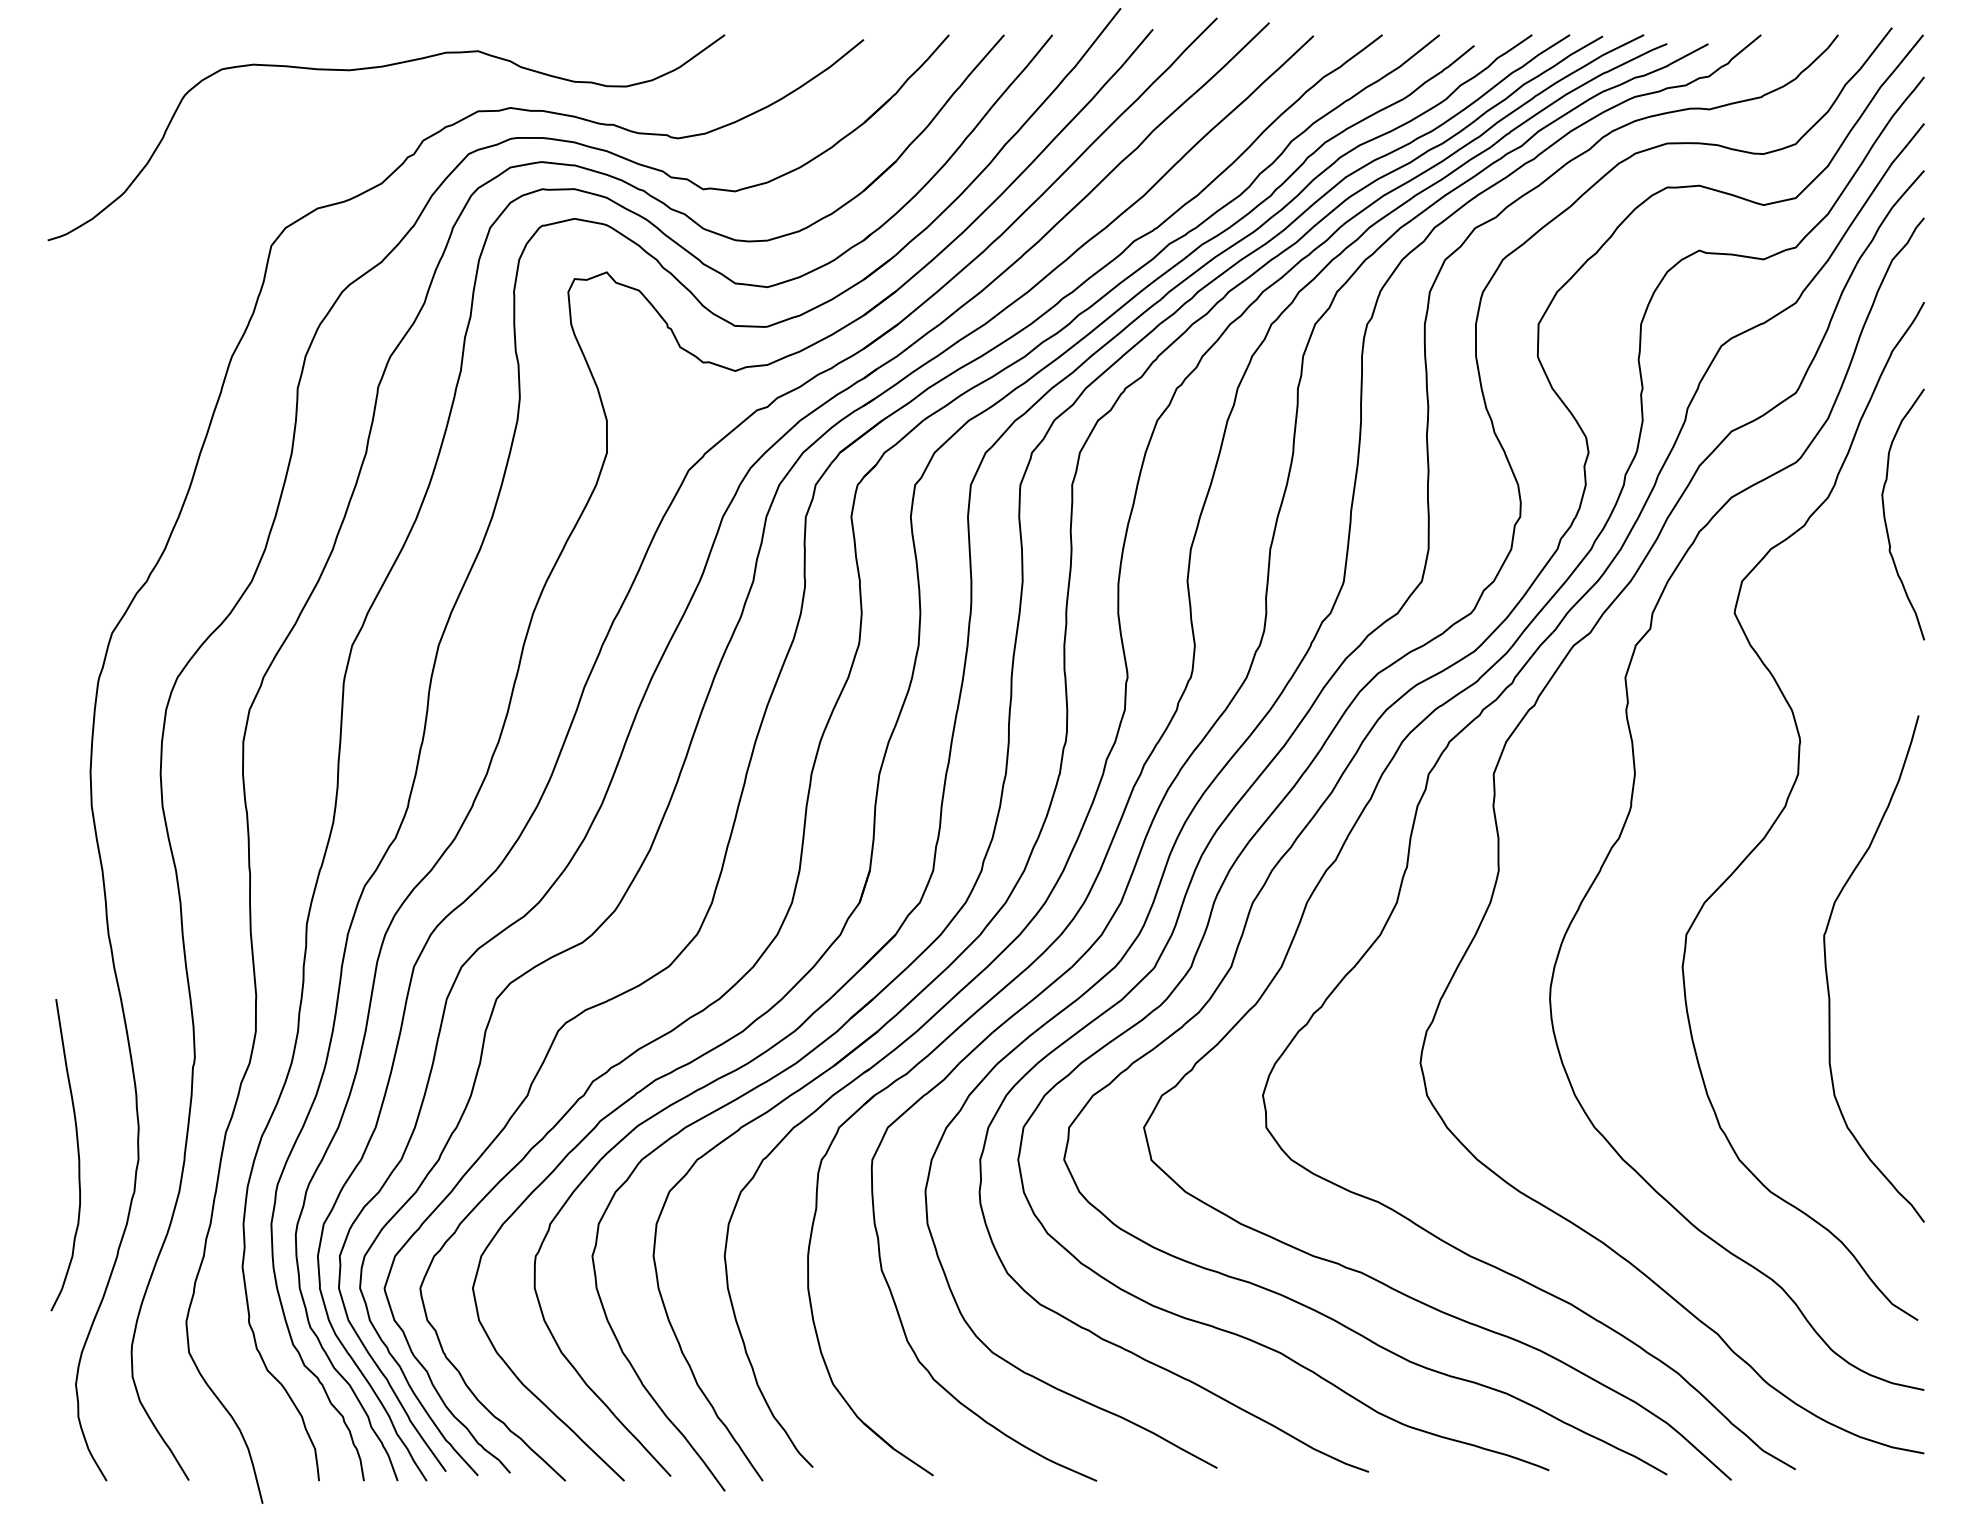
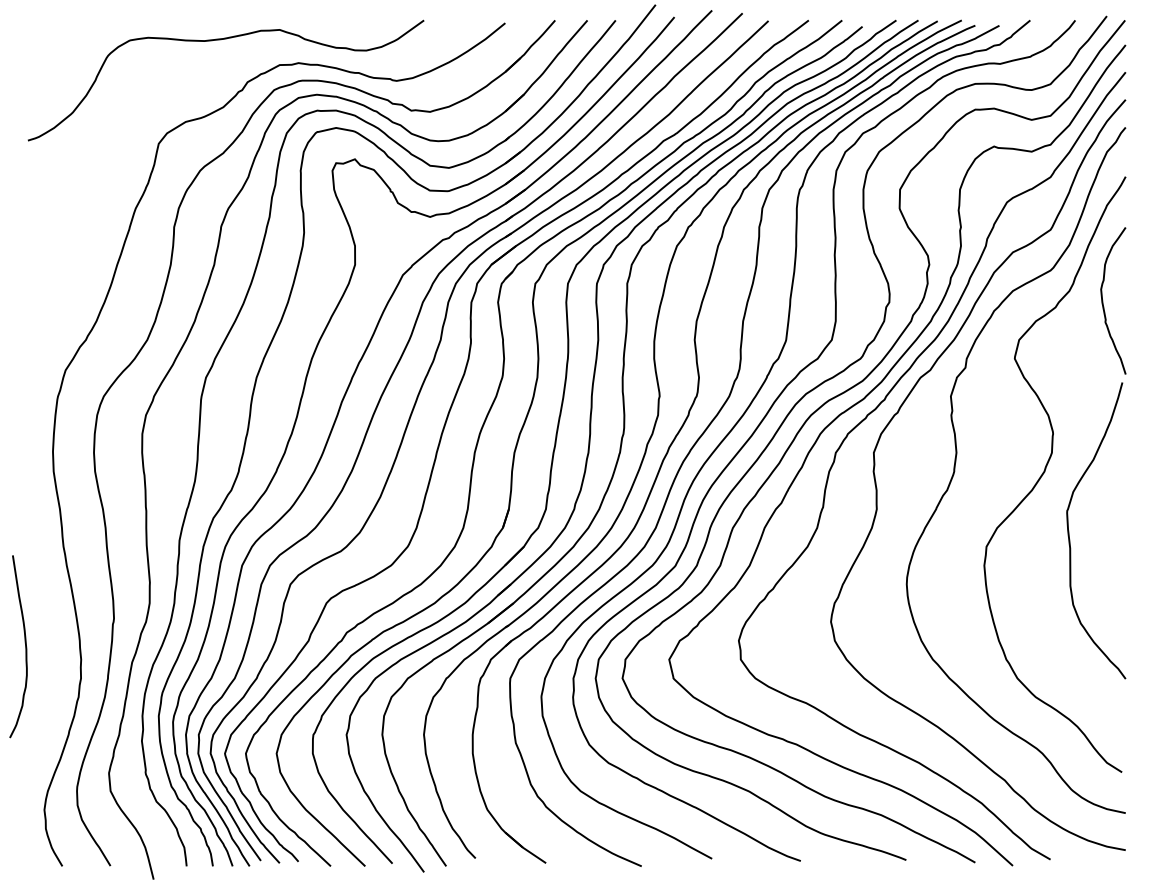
curve: (1828, 968) -> (1069, 530), moved
curve: (77, 1154) -> (25, 646), moved

